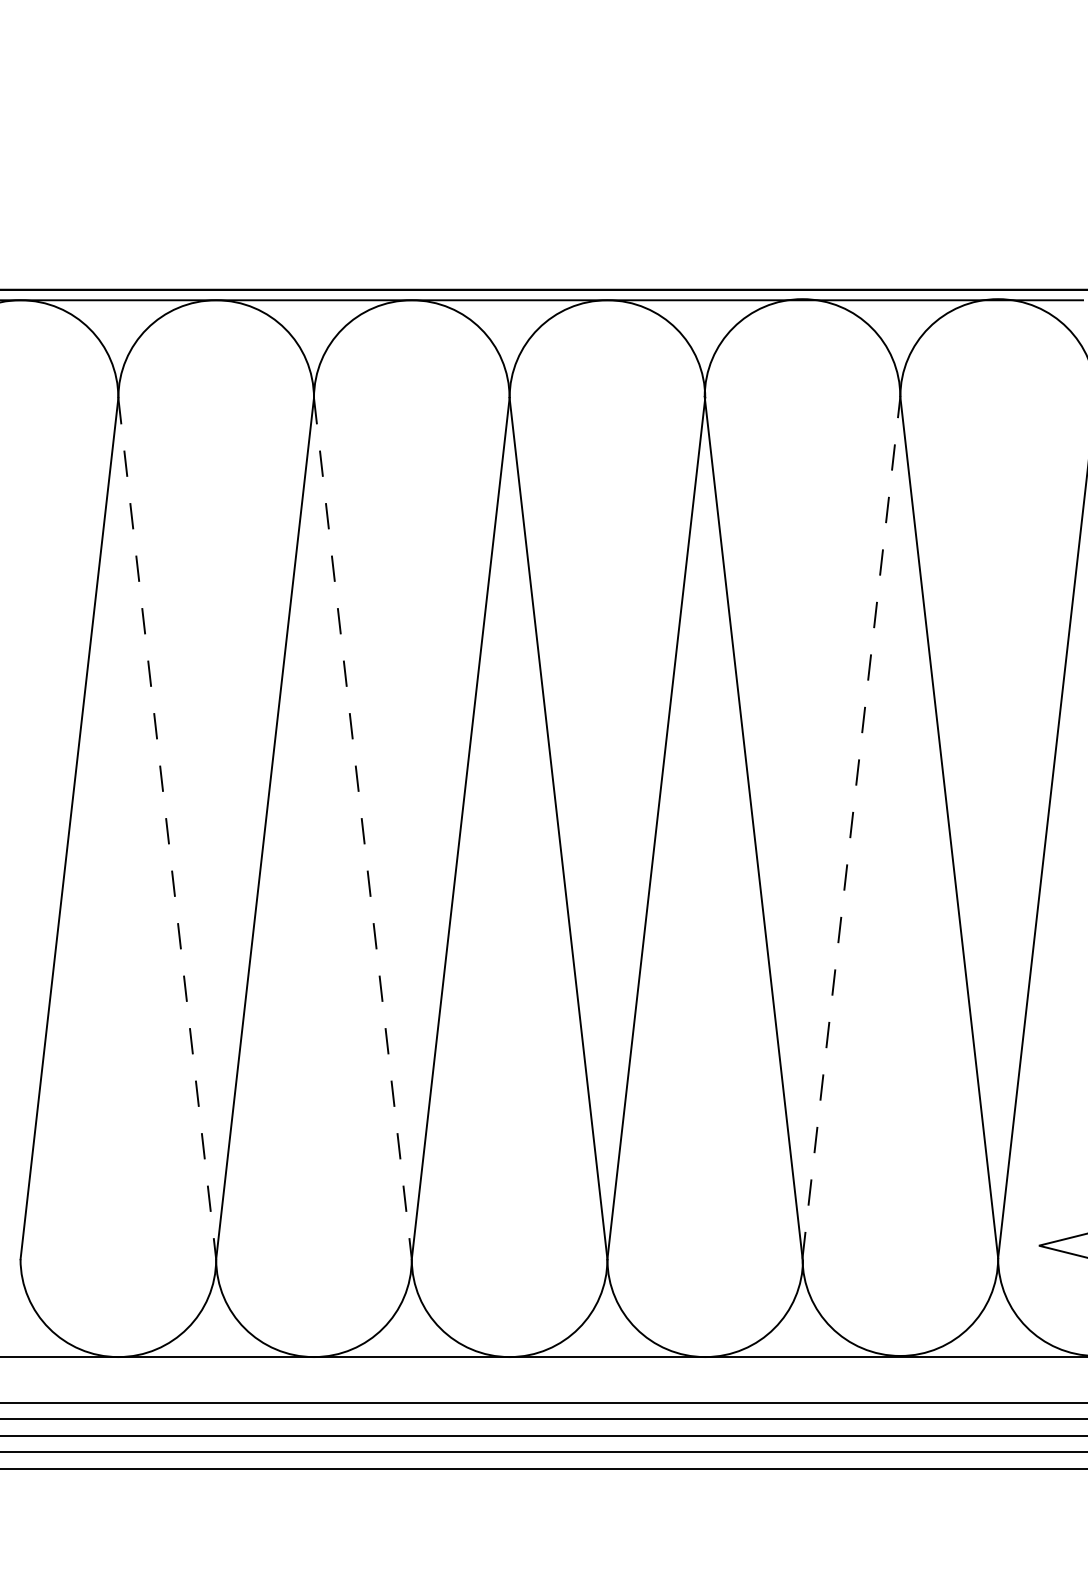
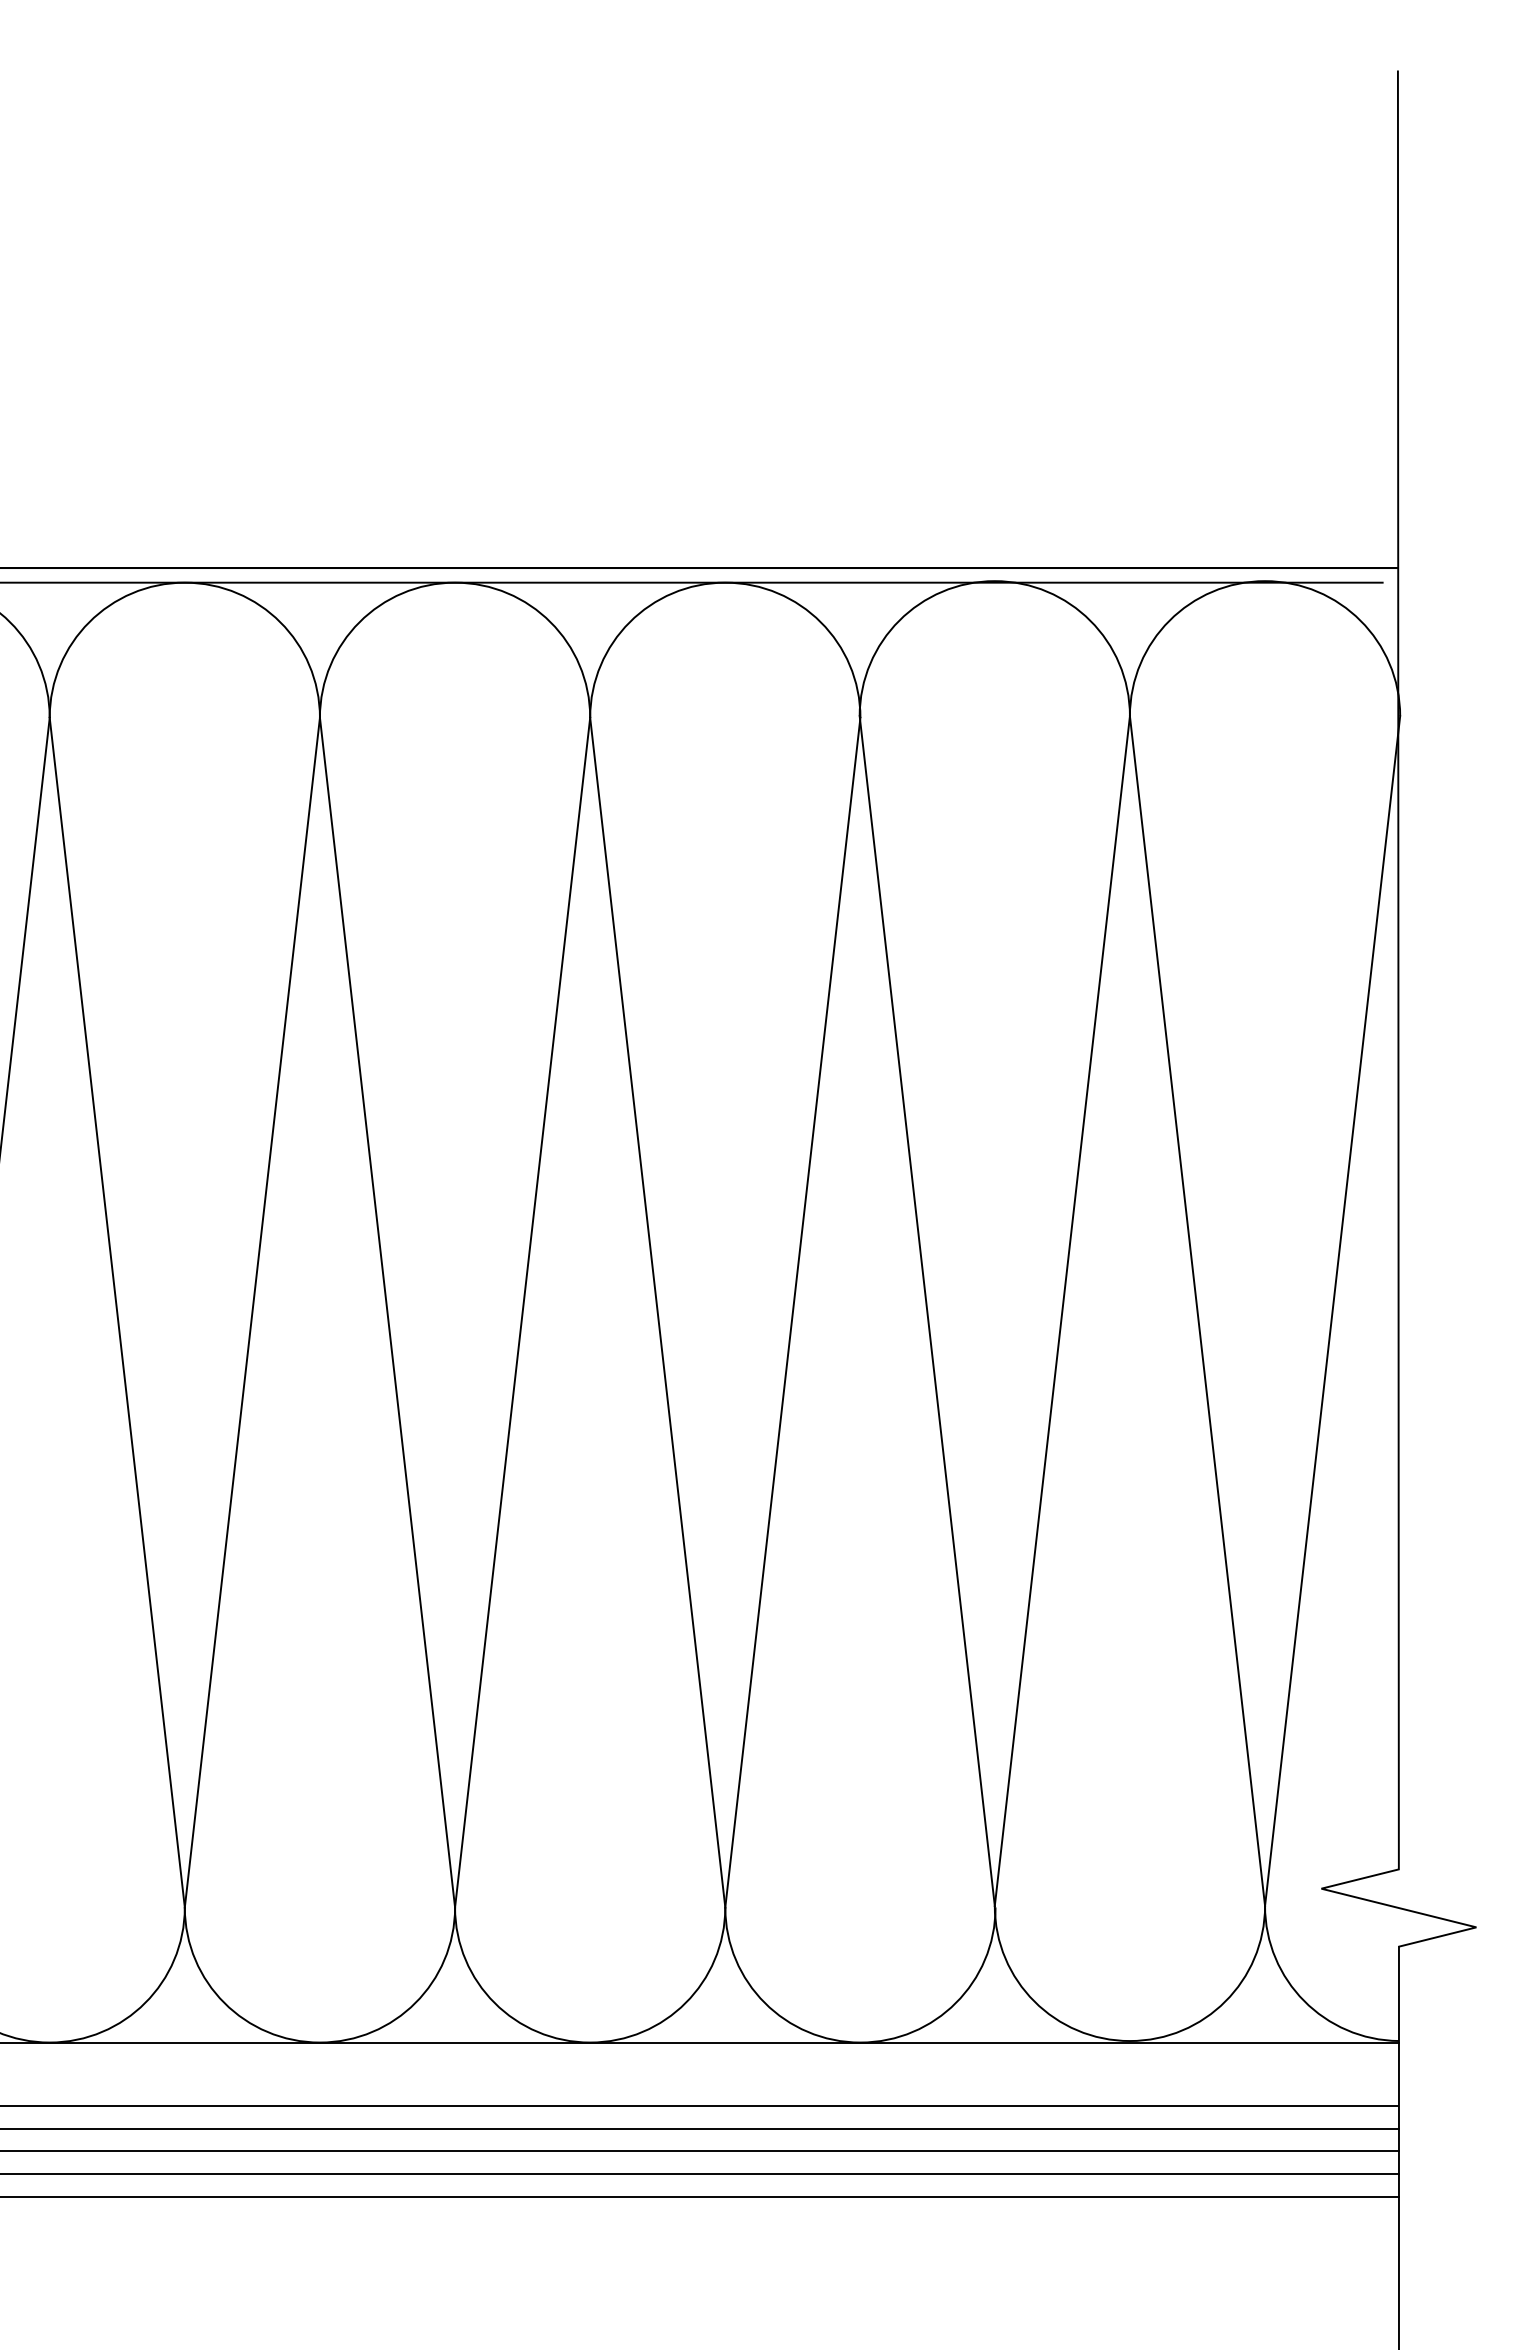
line: (851, 827) -> (1062, 1311), dashed -> solid
line: (167, 828) -> (117, 1312), dashed -> solid
line: (362, 828) -> (387, 1312), dashed -> solid

